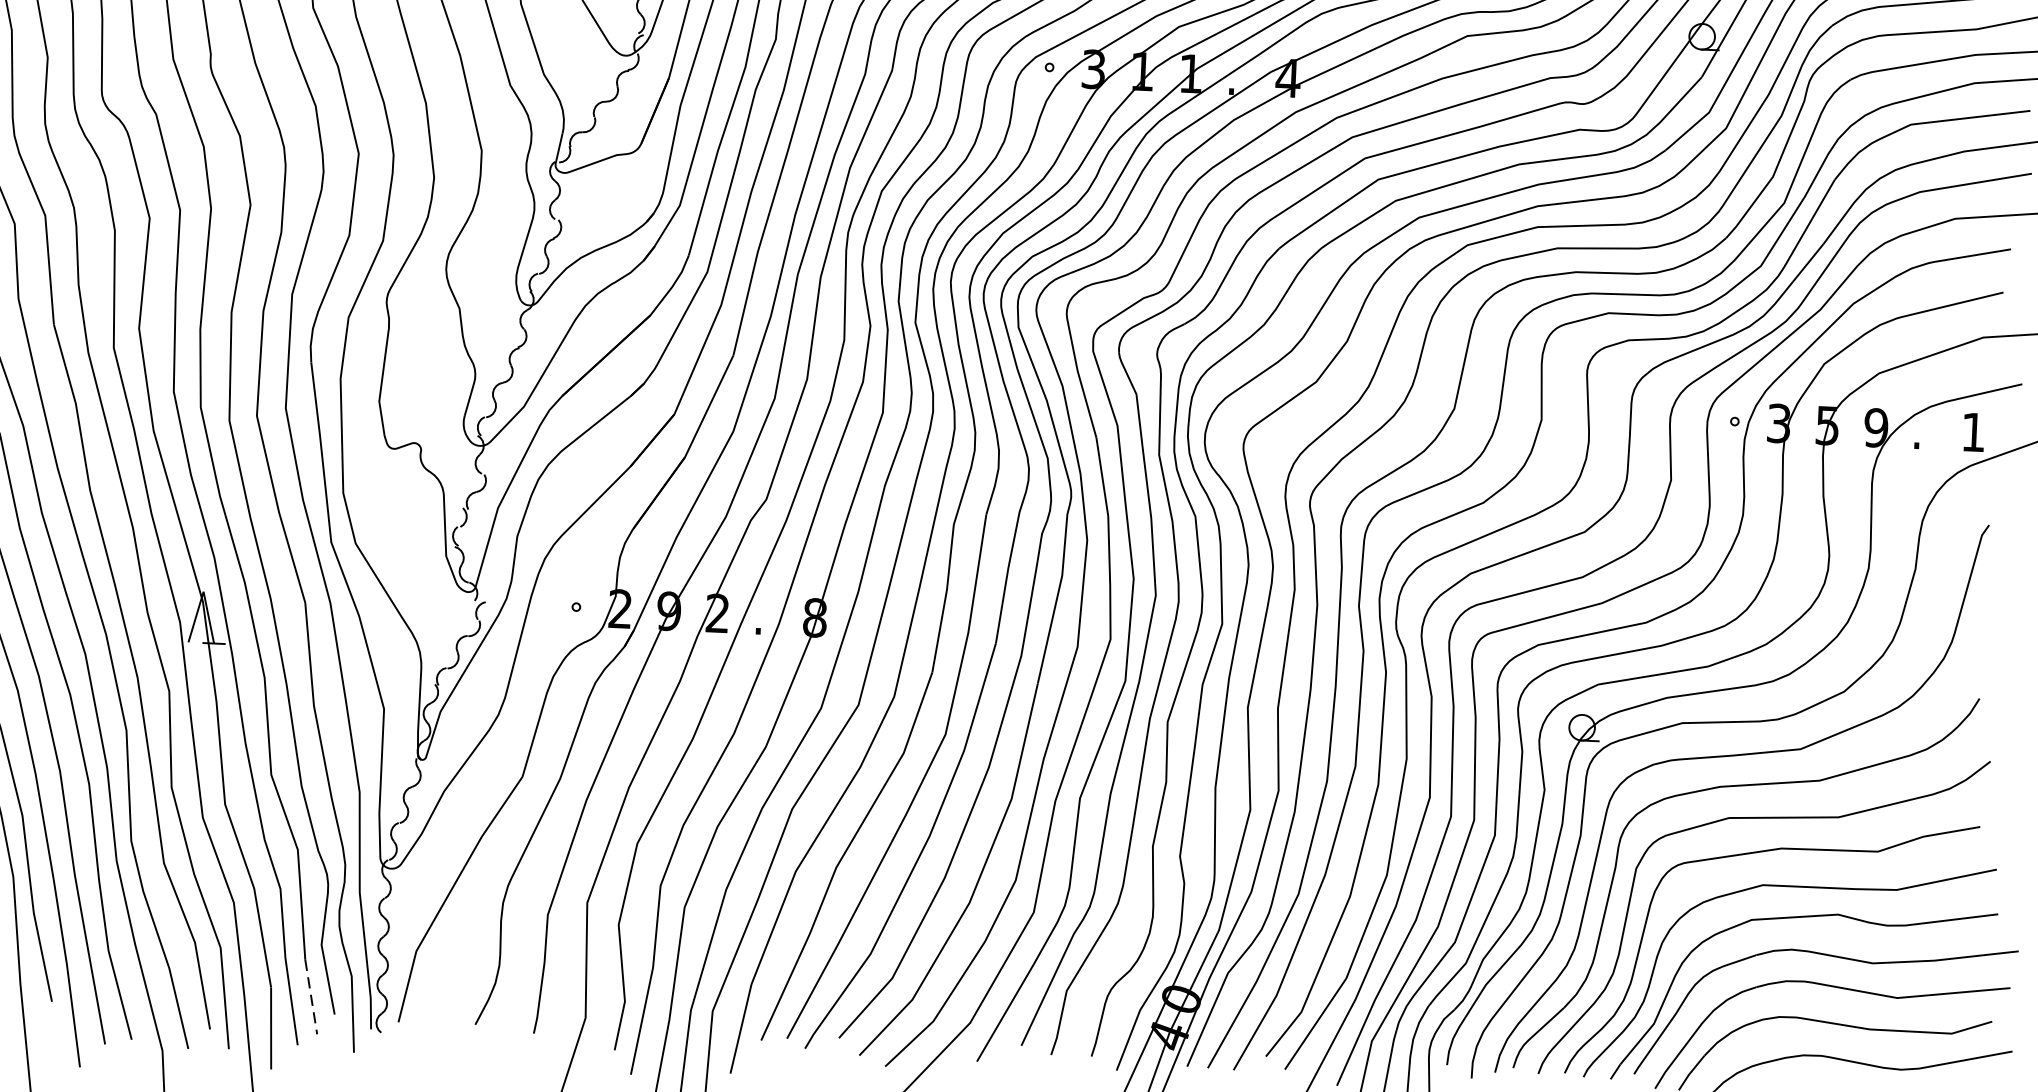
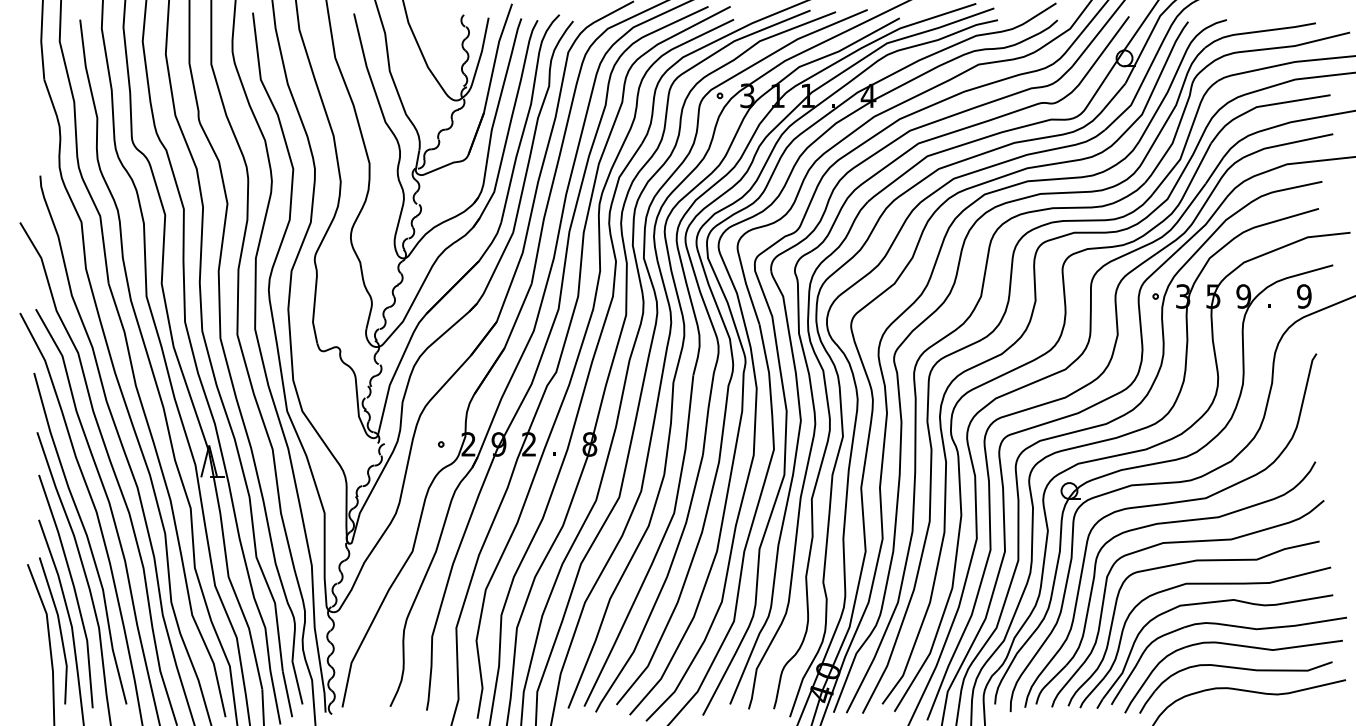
text: (1972, 432) -> (1303, 296), 1 -> 9
line: (311, 997) -> (287, 694), dashed -> solid

